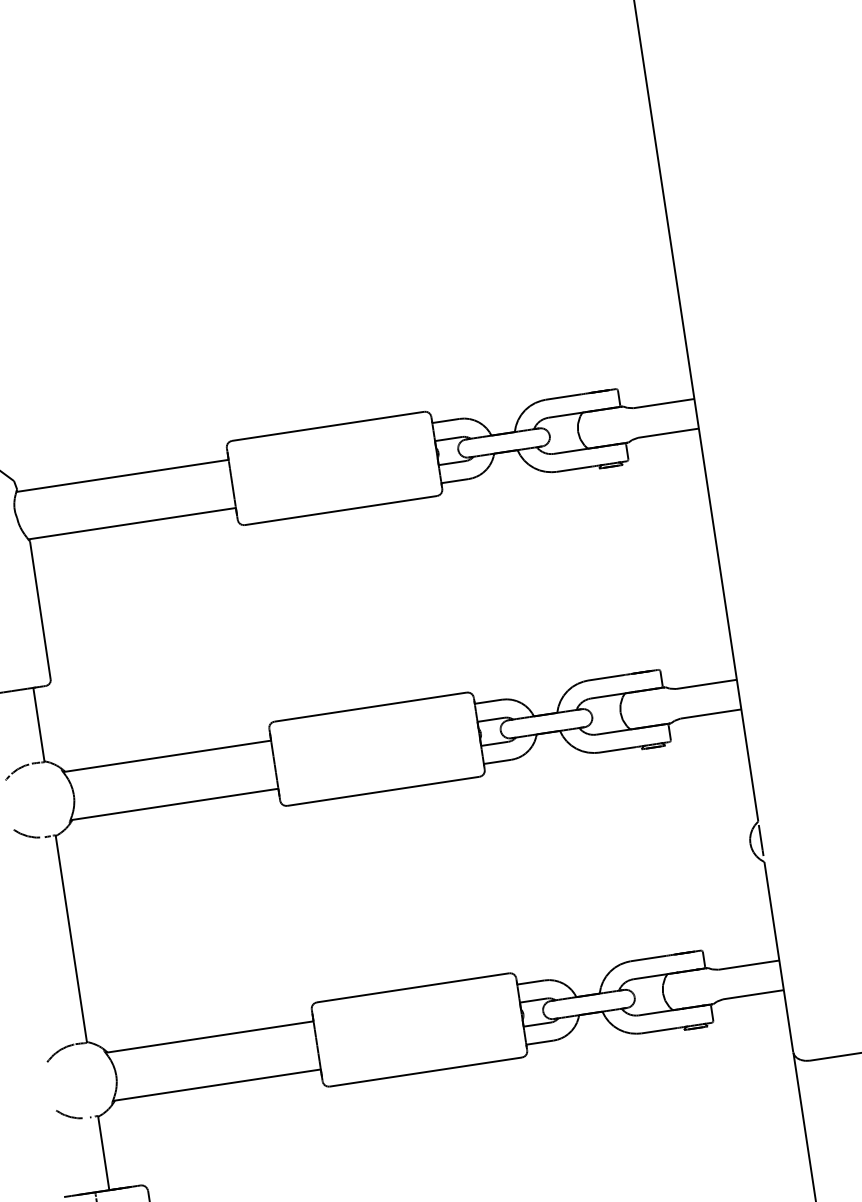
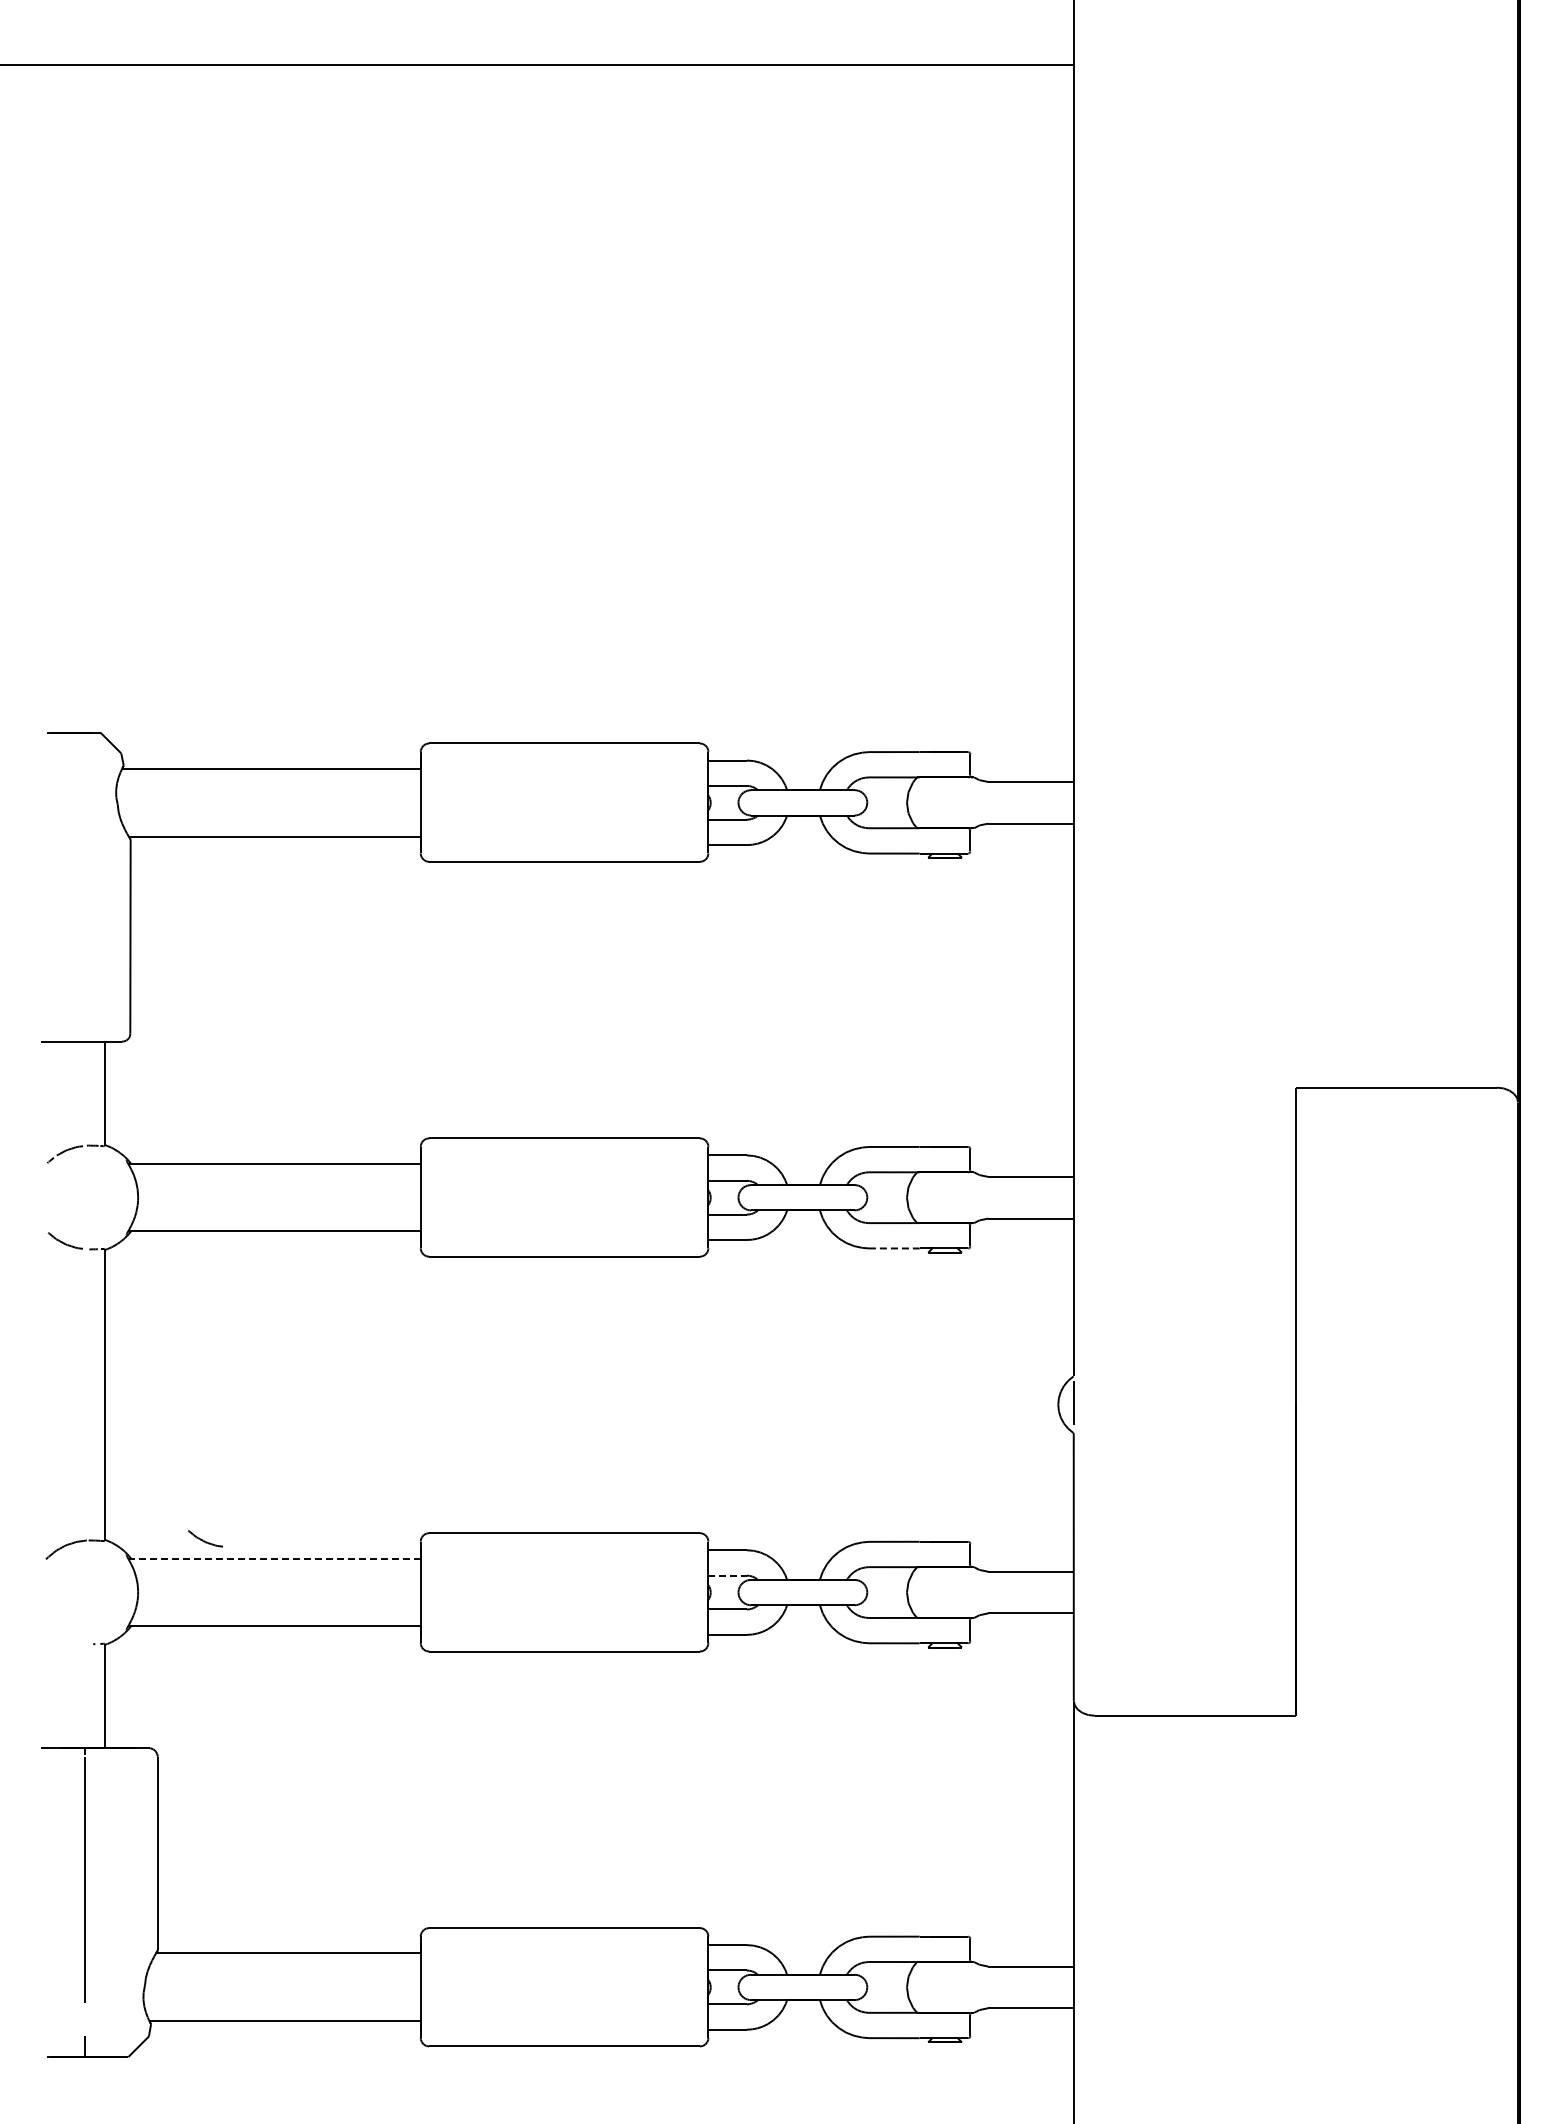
line: (617, 749) -> (894, 1248), solid -> dashed
line: (534, 1000) -> (728, 1575), solid -> dashed
line: (209, 1037) -> (274, 1558), solid -> dashed
part: (68, 1114) -> (204, 1538), moved

